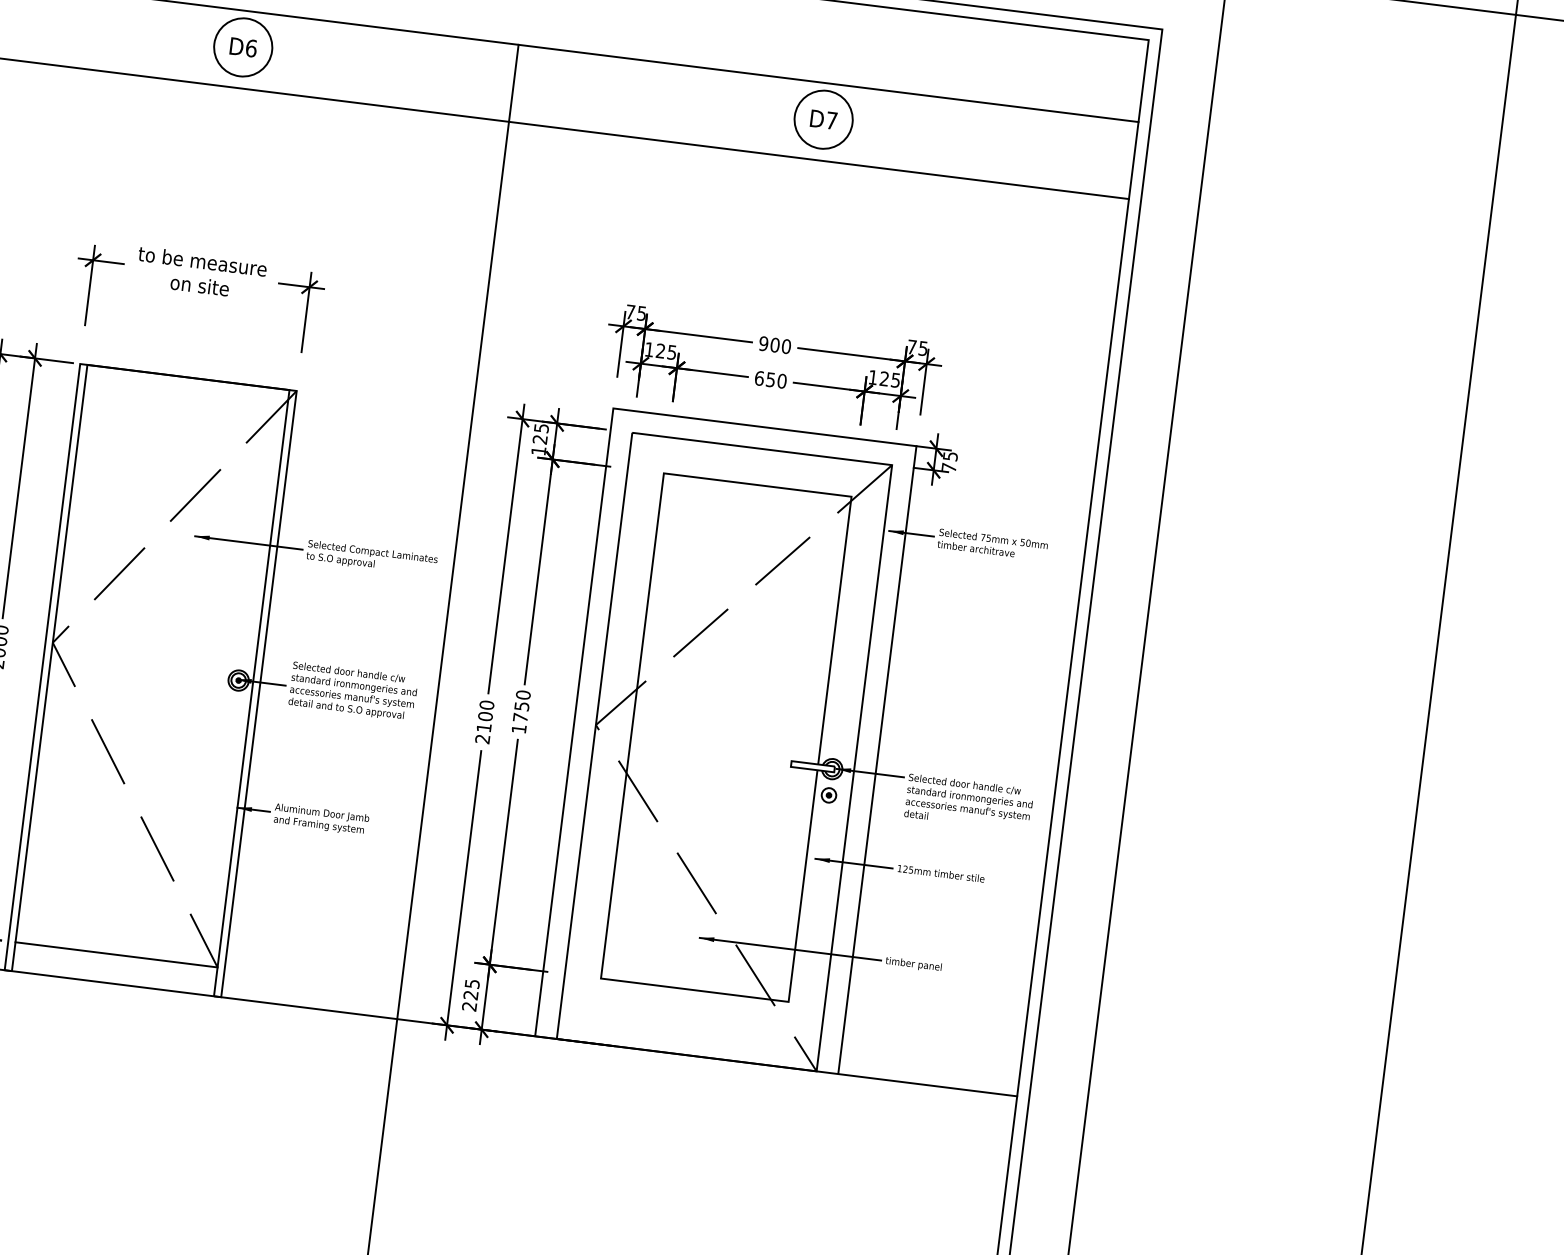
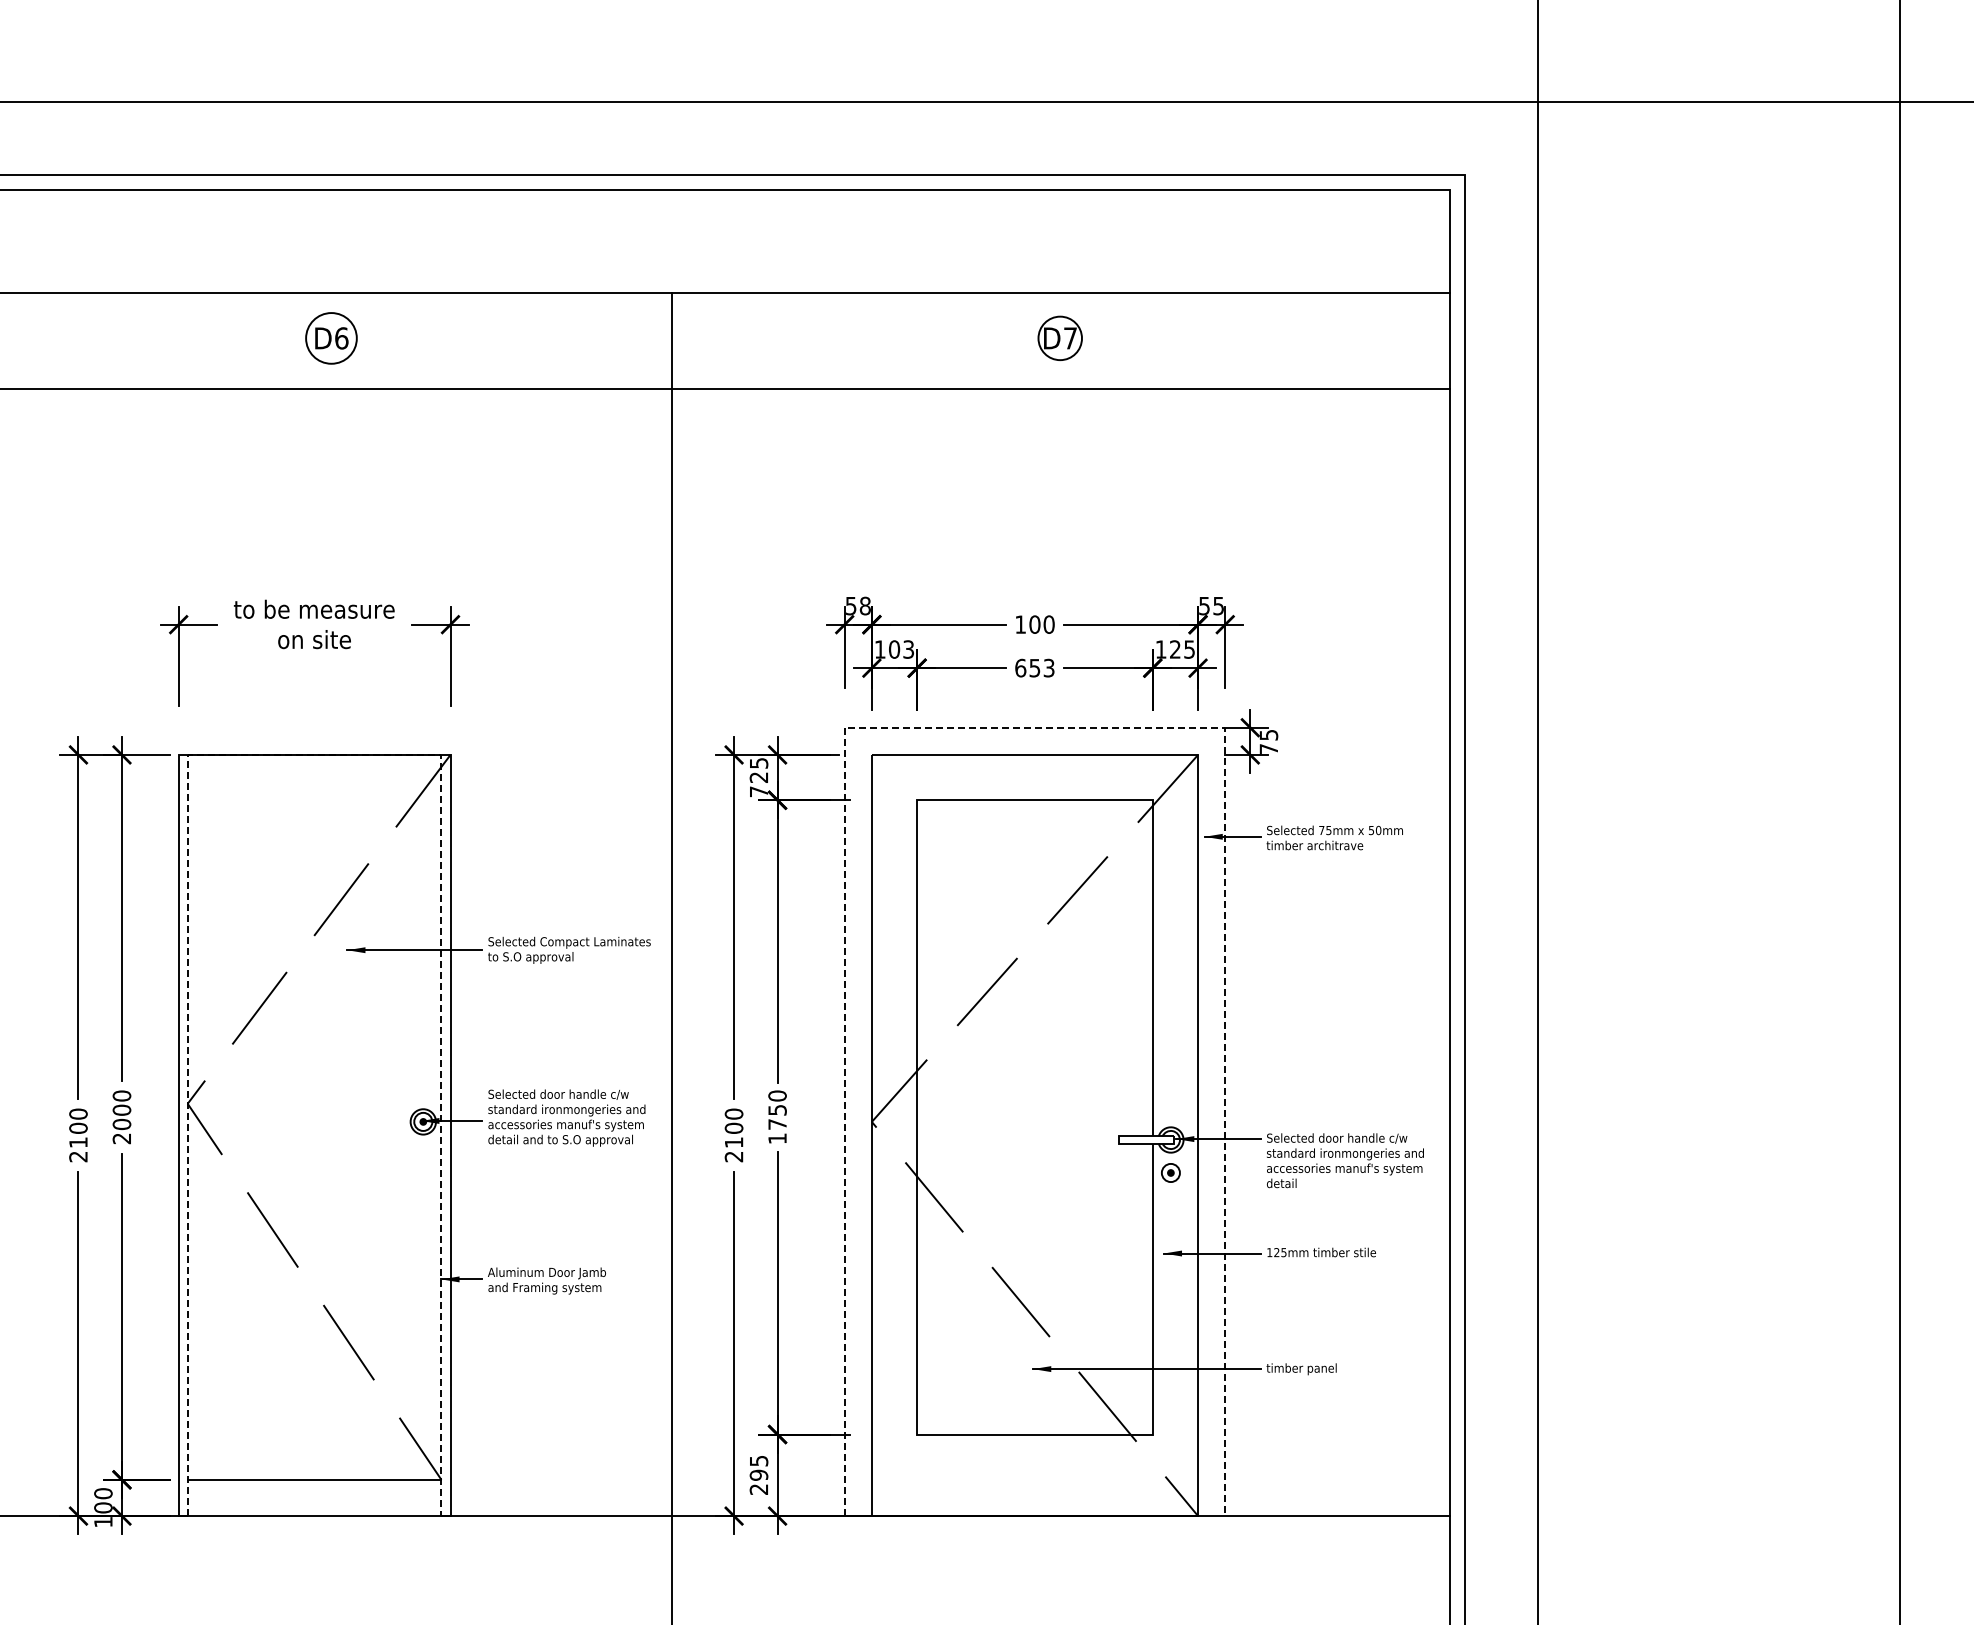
circle: (243, 47) -> (331, 338), size x0.7
circle: (823, 119) -> (1060, 338), size x0.6
text: (636, 312) -> (858, 605), 75 -> 58
text: (763, 343) -> (1020, 624), 900 -> 100
text: (911, 347) -> (1204, 606), 75 -> 55
text: (666, 351) -> (901, 649), 125 -> 103
line: (188, 377) -> (314, 754), solid -> dashed
text: (781, 380) -> (1048, 667), 650 -> 653
line: (765, 427) -> (1035, 727), solid -> dashed
text: (538, 450) -> (758, 791), 125 -> 725
text: (470, 994) -> (758, 1474), 225 -> 295

